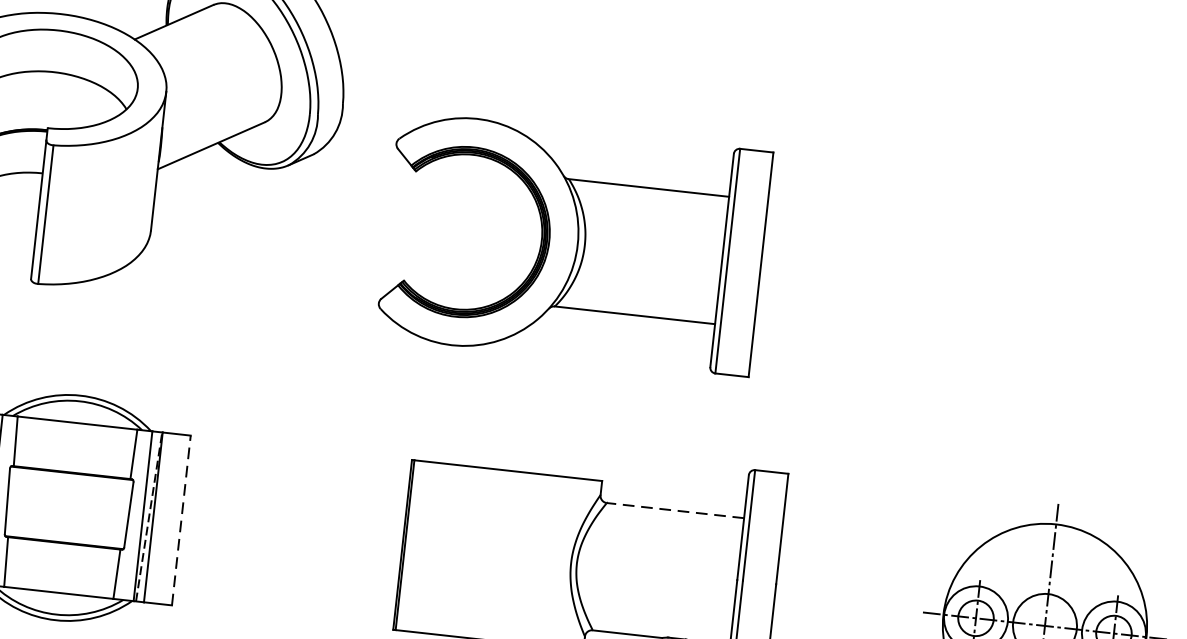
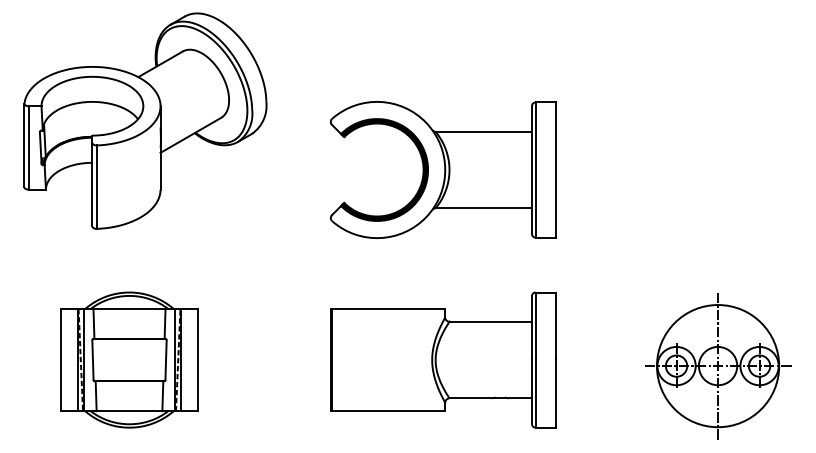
part: (574, 243) -> (443, 169), moved
line: (675, 510) -> (490, 321), dashed -> solid
line: (181, 519) -> (197, 359), dashed -> solid

